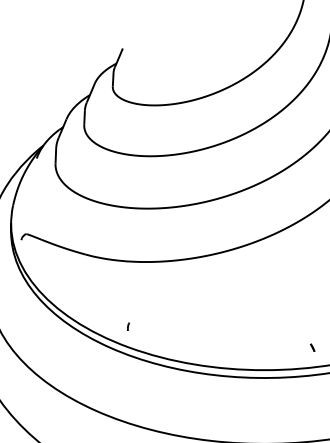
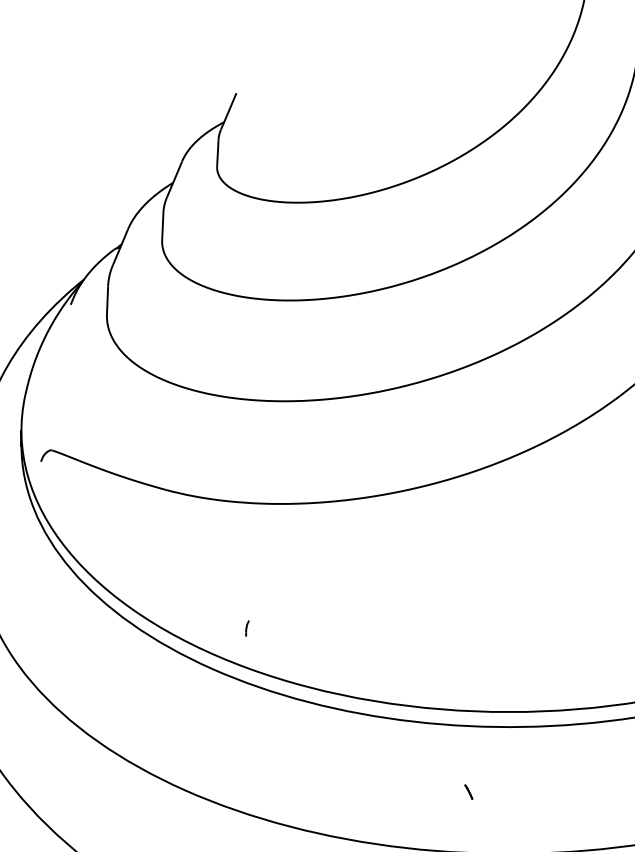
part: (312, 347) -> (468, 791), moved

